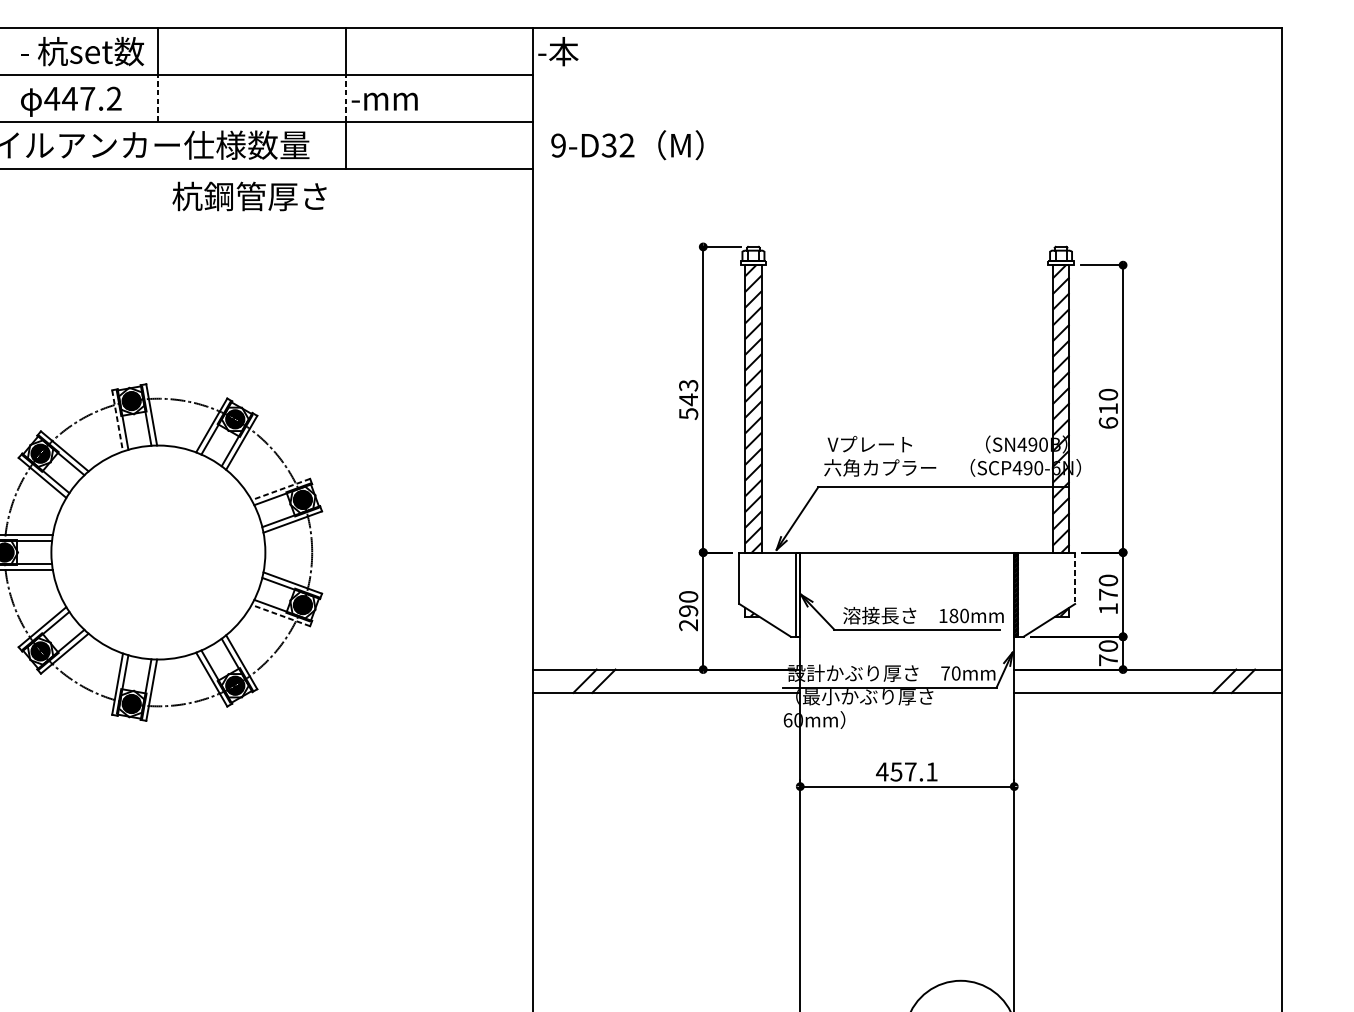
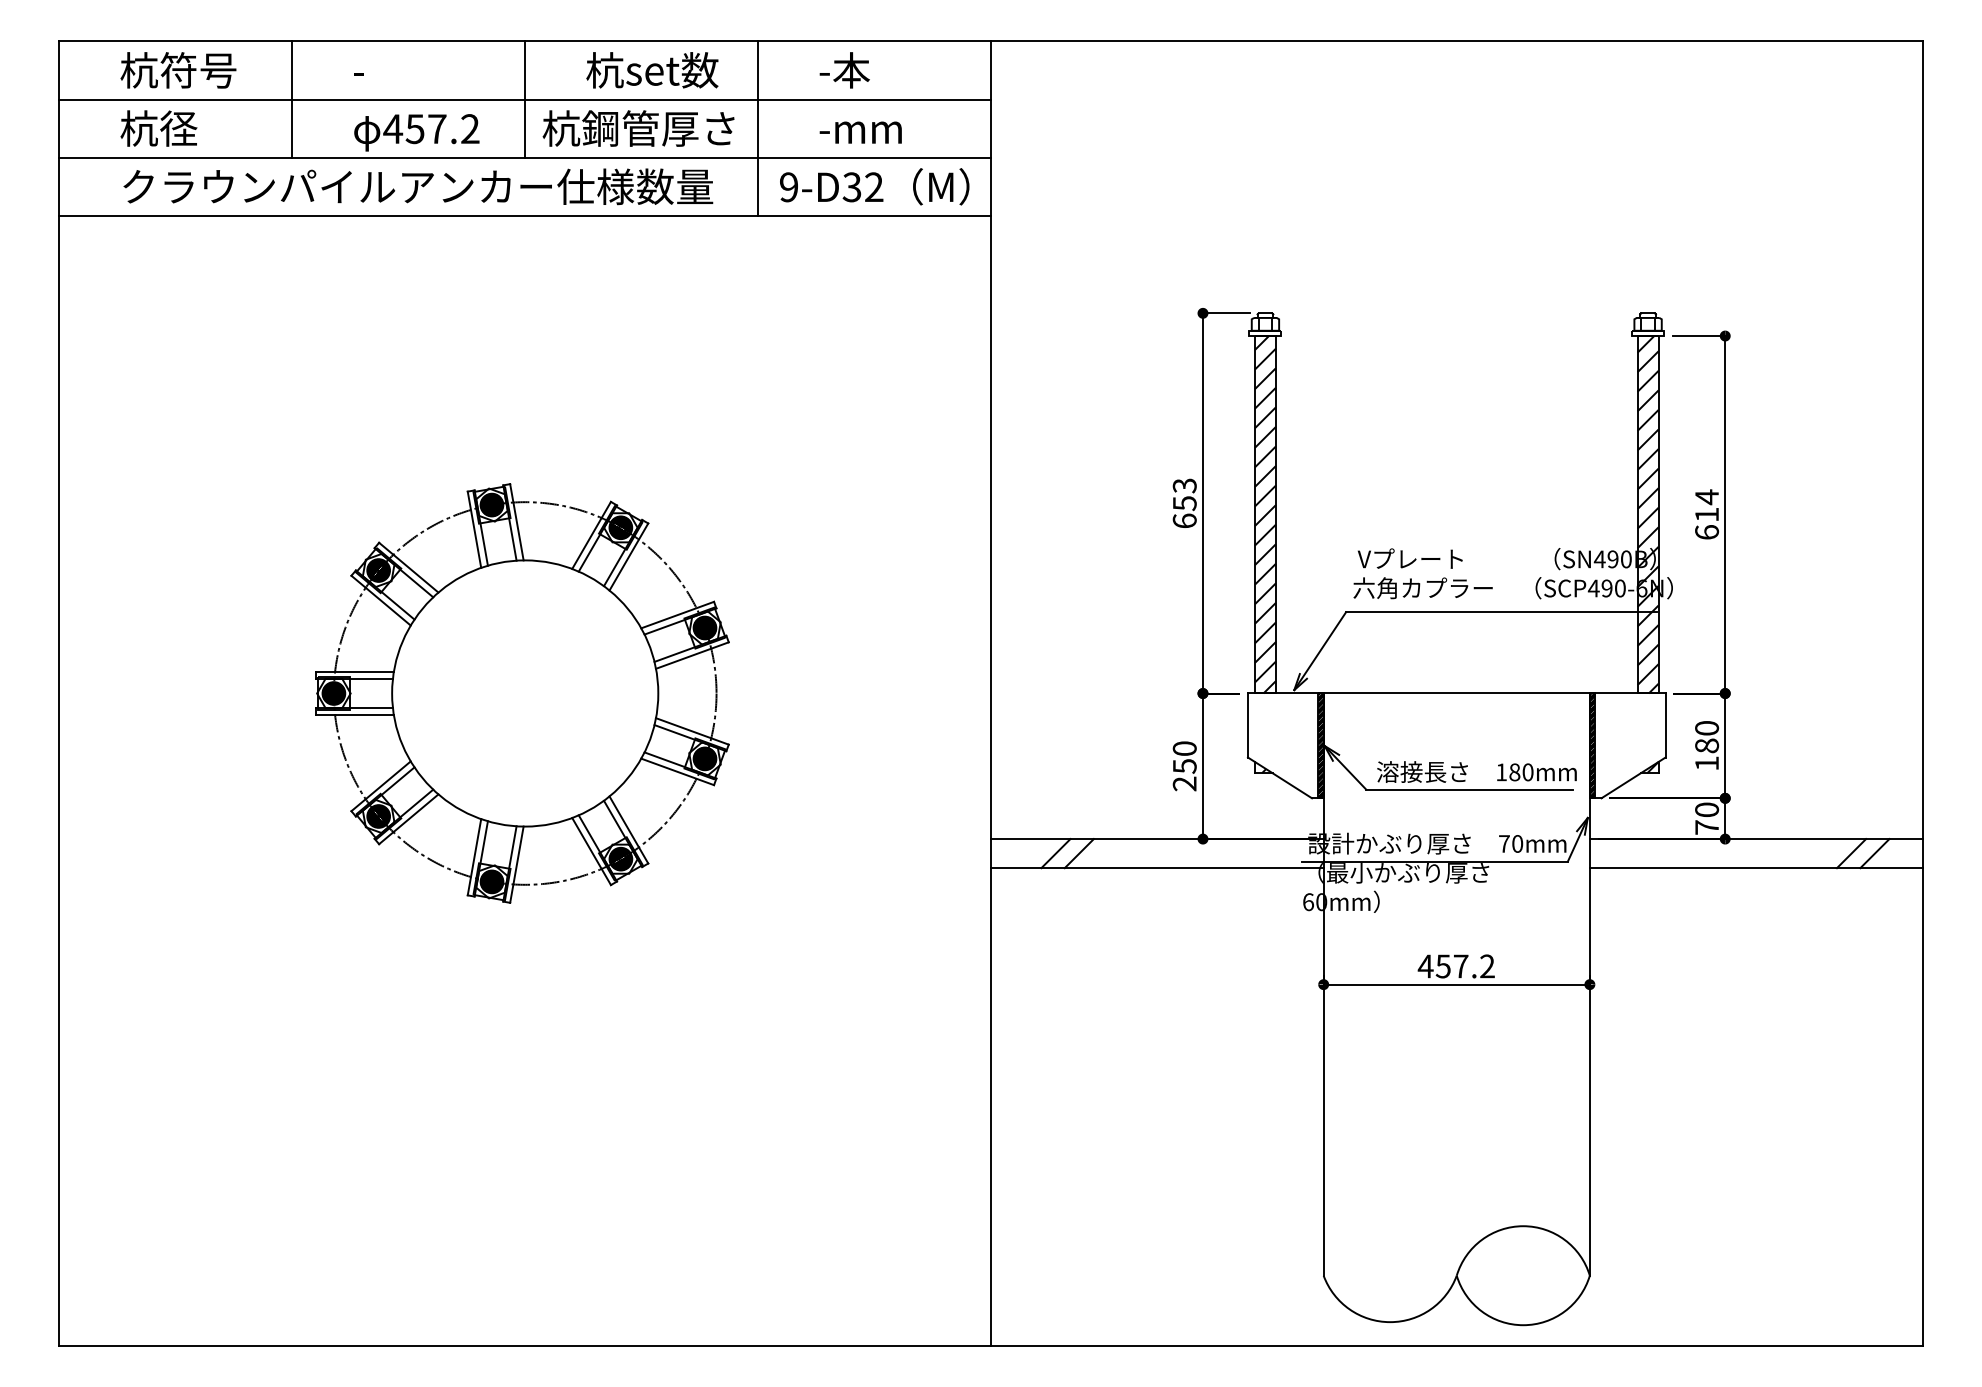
text: (91, 51) -> (652, 70), moved
text: (558, 51) -> (844, 70), moved
line: (158, 98) -> (525, 128), dashed -> solid
line: (345, 98) -> (758, 128), dashed -> solid
text: (70, 99) -> (415, 129), 447.2 -> 457.2
text: (384, 101) -> (860, 132), moved
text: (627, 144) -> (874, 186), moved
text: (249, 196) -> (638, 128), moved
text: (1108, 394) -> (1707, 497), 610 -> 614
text: (688, 406) -> (1184, 511), 543 -> 653
line: (117, 420) -> (474, 529), dashed -> solid
line: (280, 489) -> (677, 615), dashed -> solid
line: (1075, 579) -> (1665, 726), dashed -> solid
hatch: (797, 594) -> (1320, 745), added
text: (1108, 594) -> (1707, 745), 170 -> 180
text: (688, 611) -> (1184, 766), 290 -> 250
line: (280, 615) -> (677, 771), dashed -> solid
text: (931, 771) -> (1487, 965), 457.1 -> 457.2

